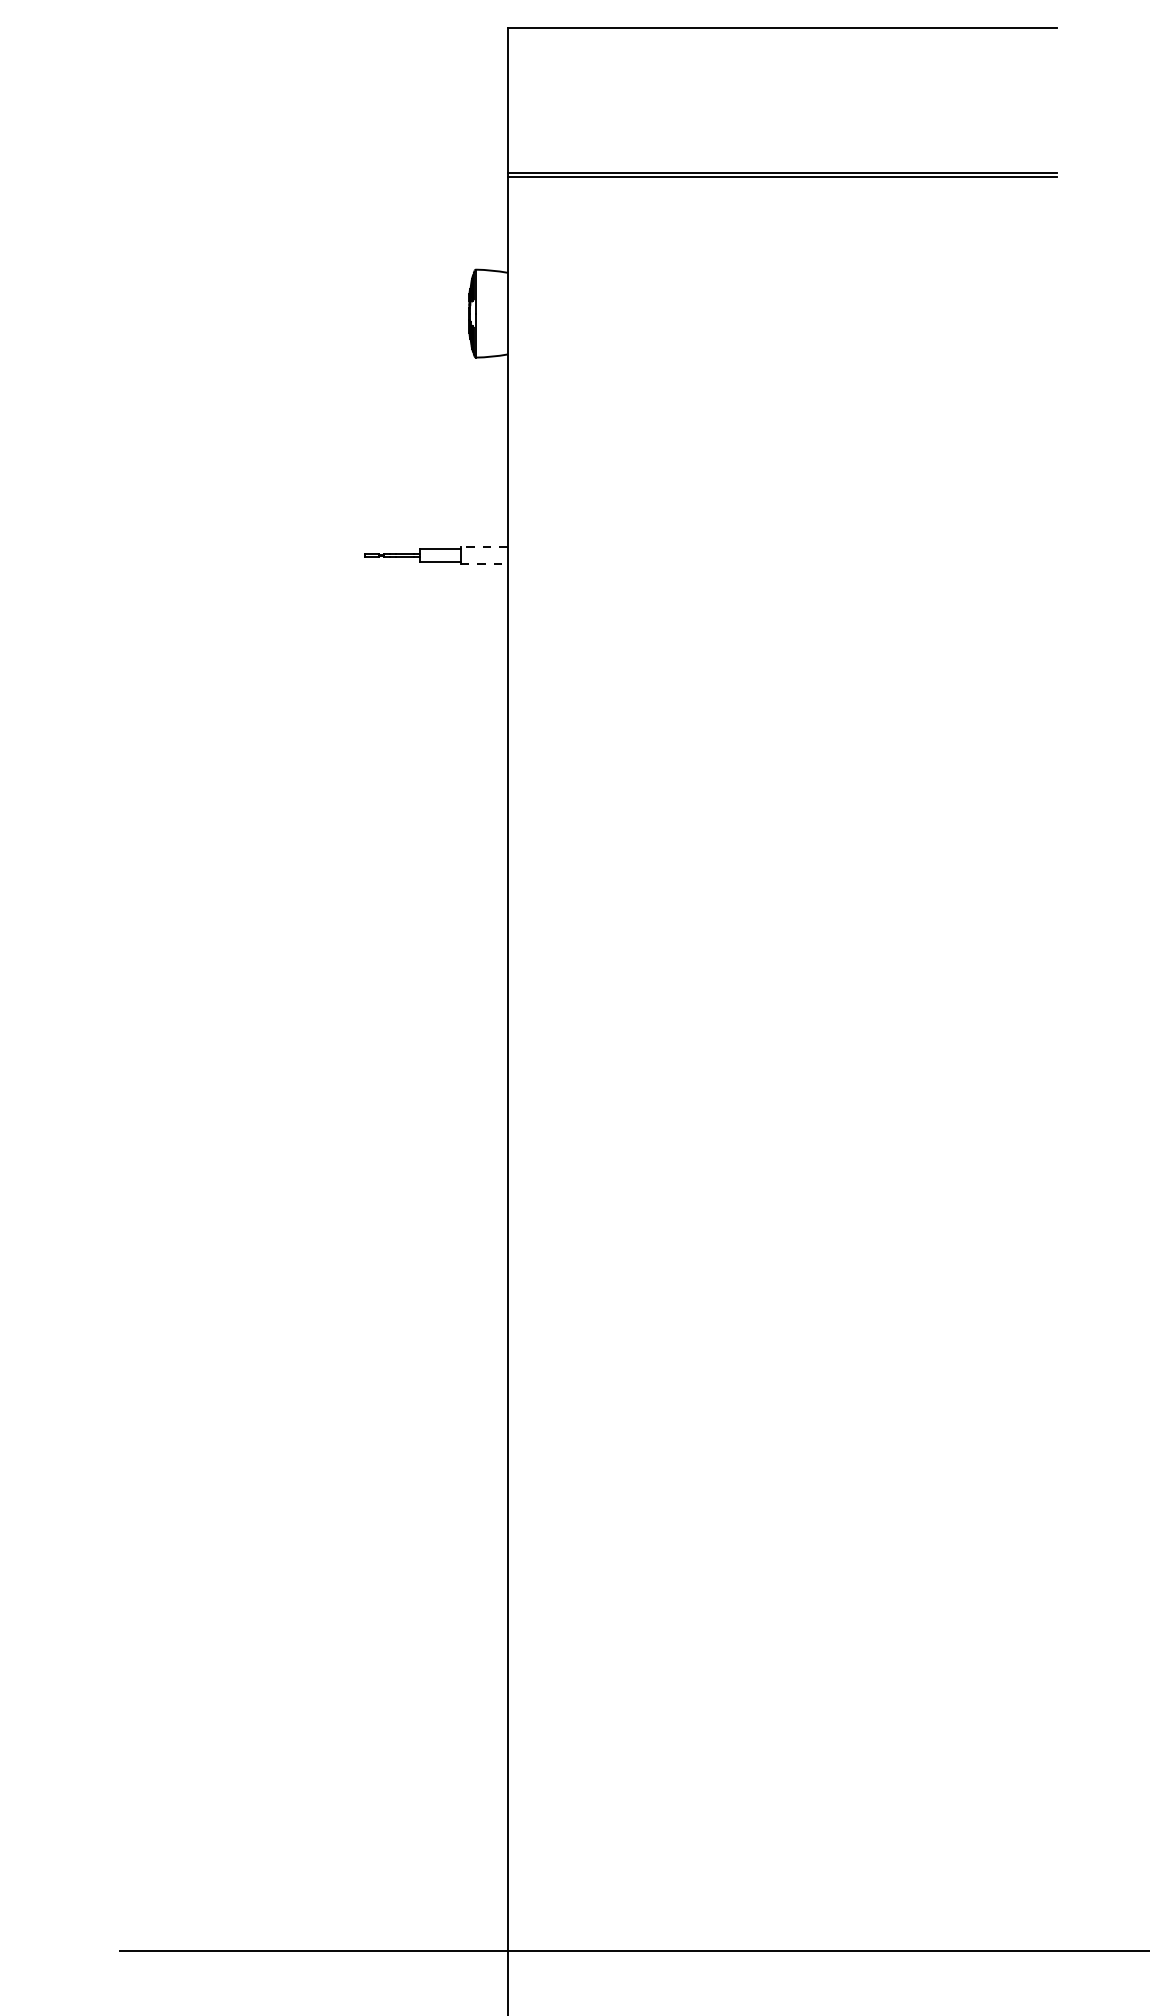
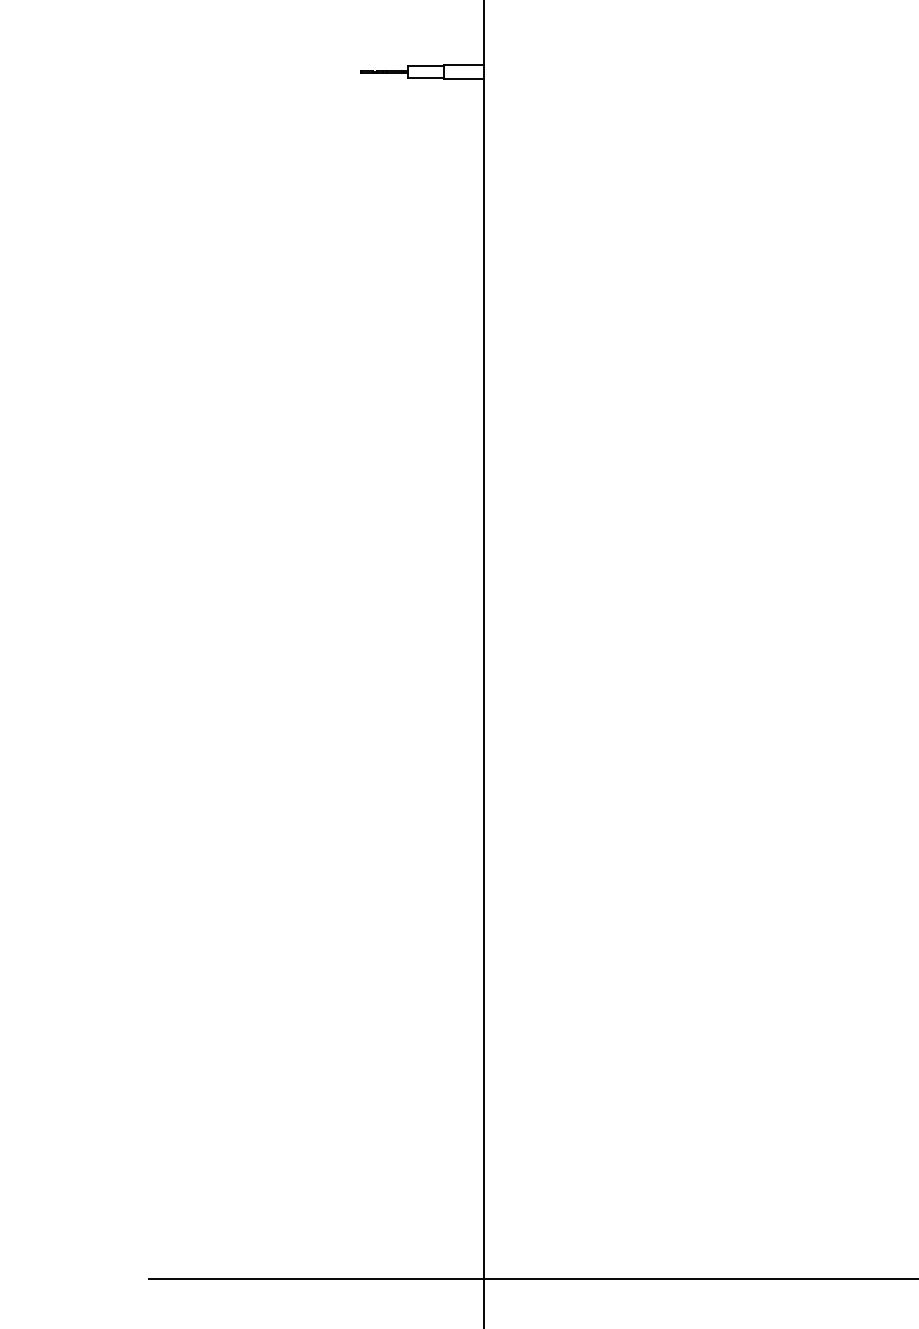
line: (483, 547) -> (463, 65), dashed -> solid
line: (484, 563) -> (464, 79), dashed -> solid

